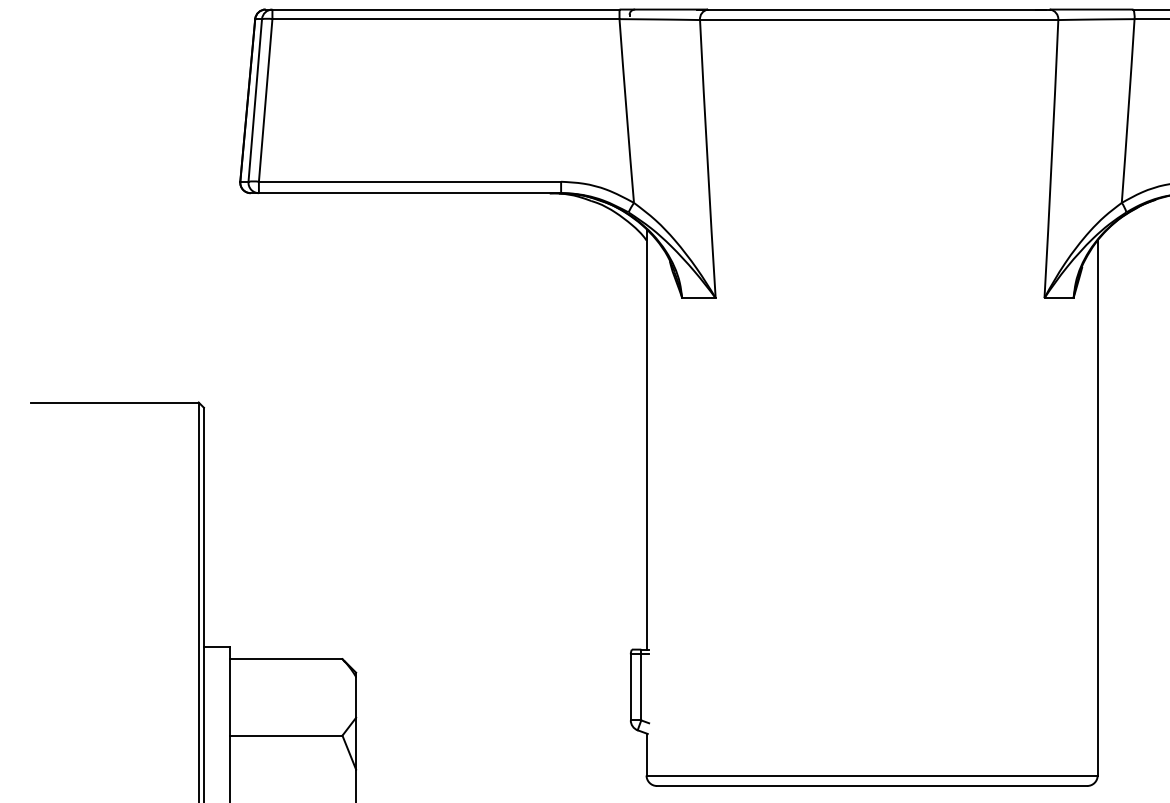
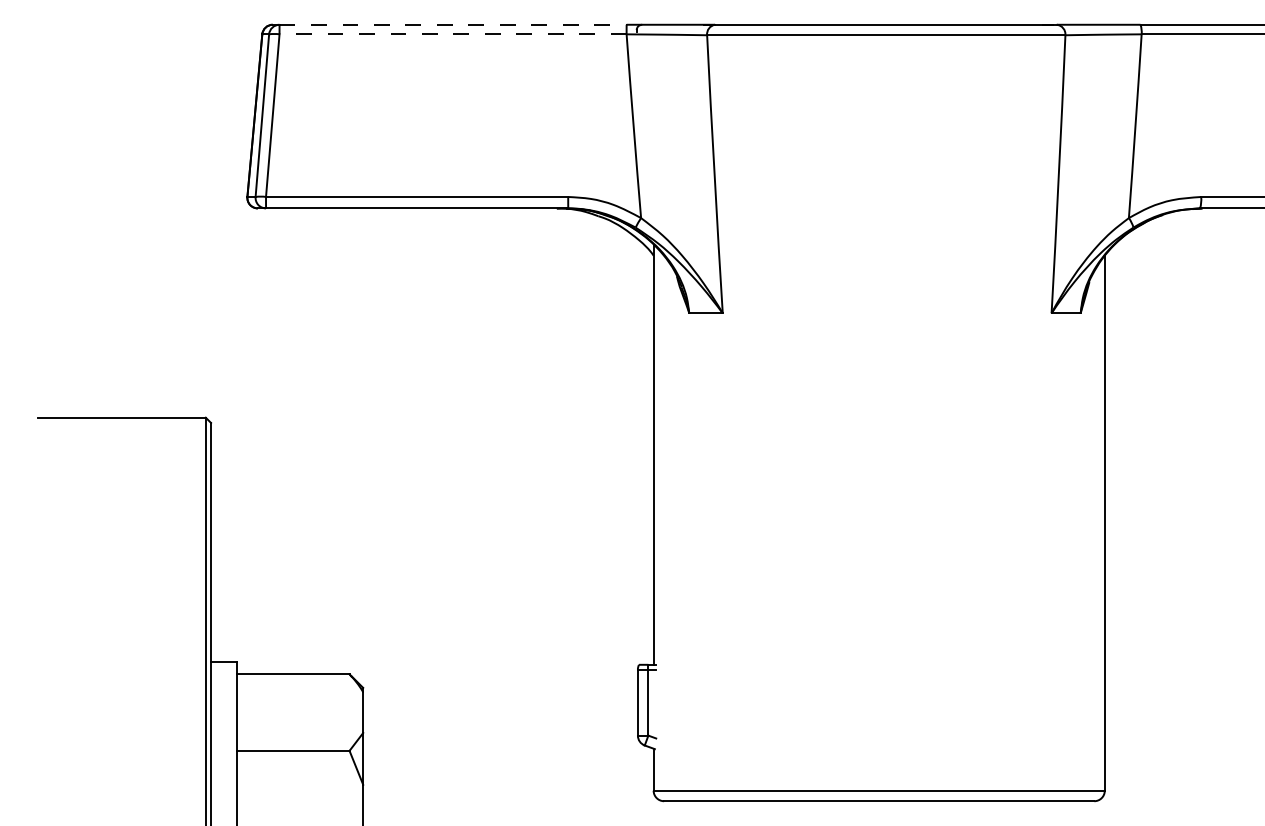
line: (446, 9) -> (453, 24), solid -> dashed
line: (446, 19) -> (453, 34), solid -> dashed

